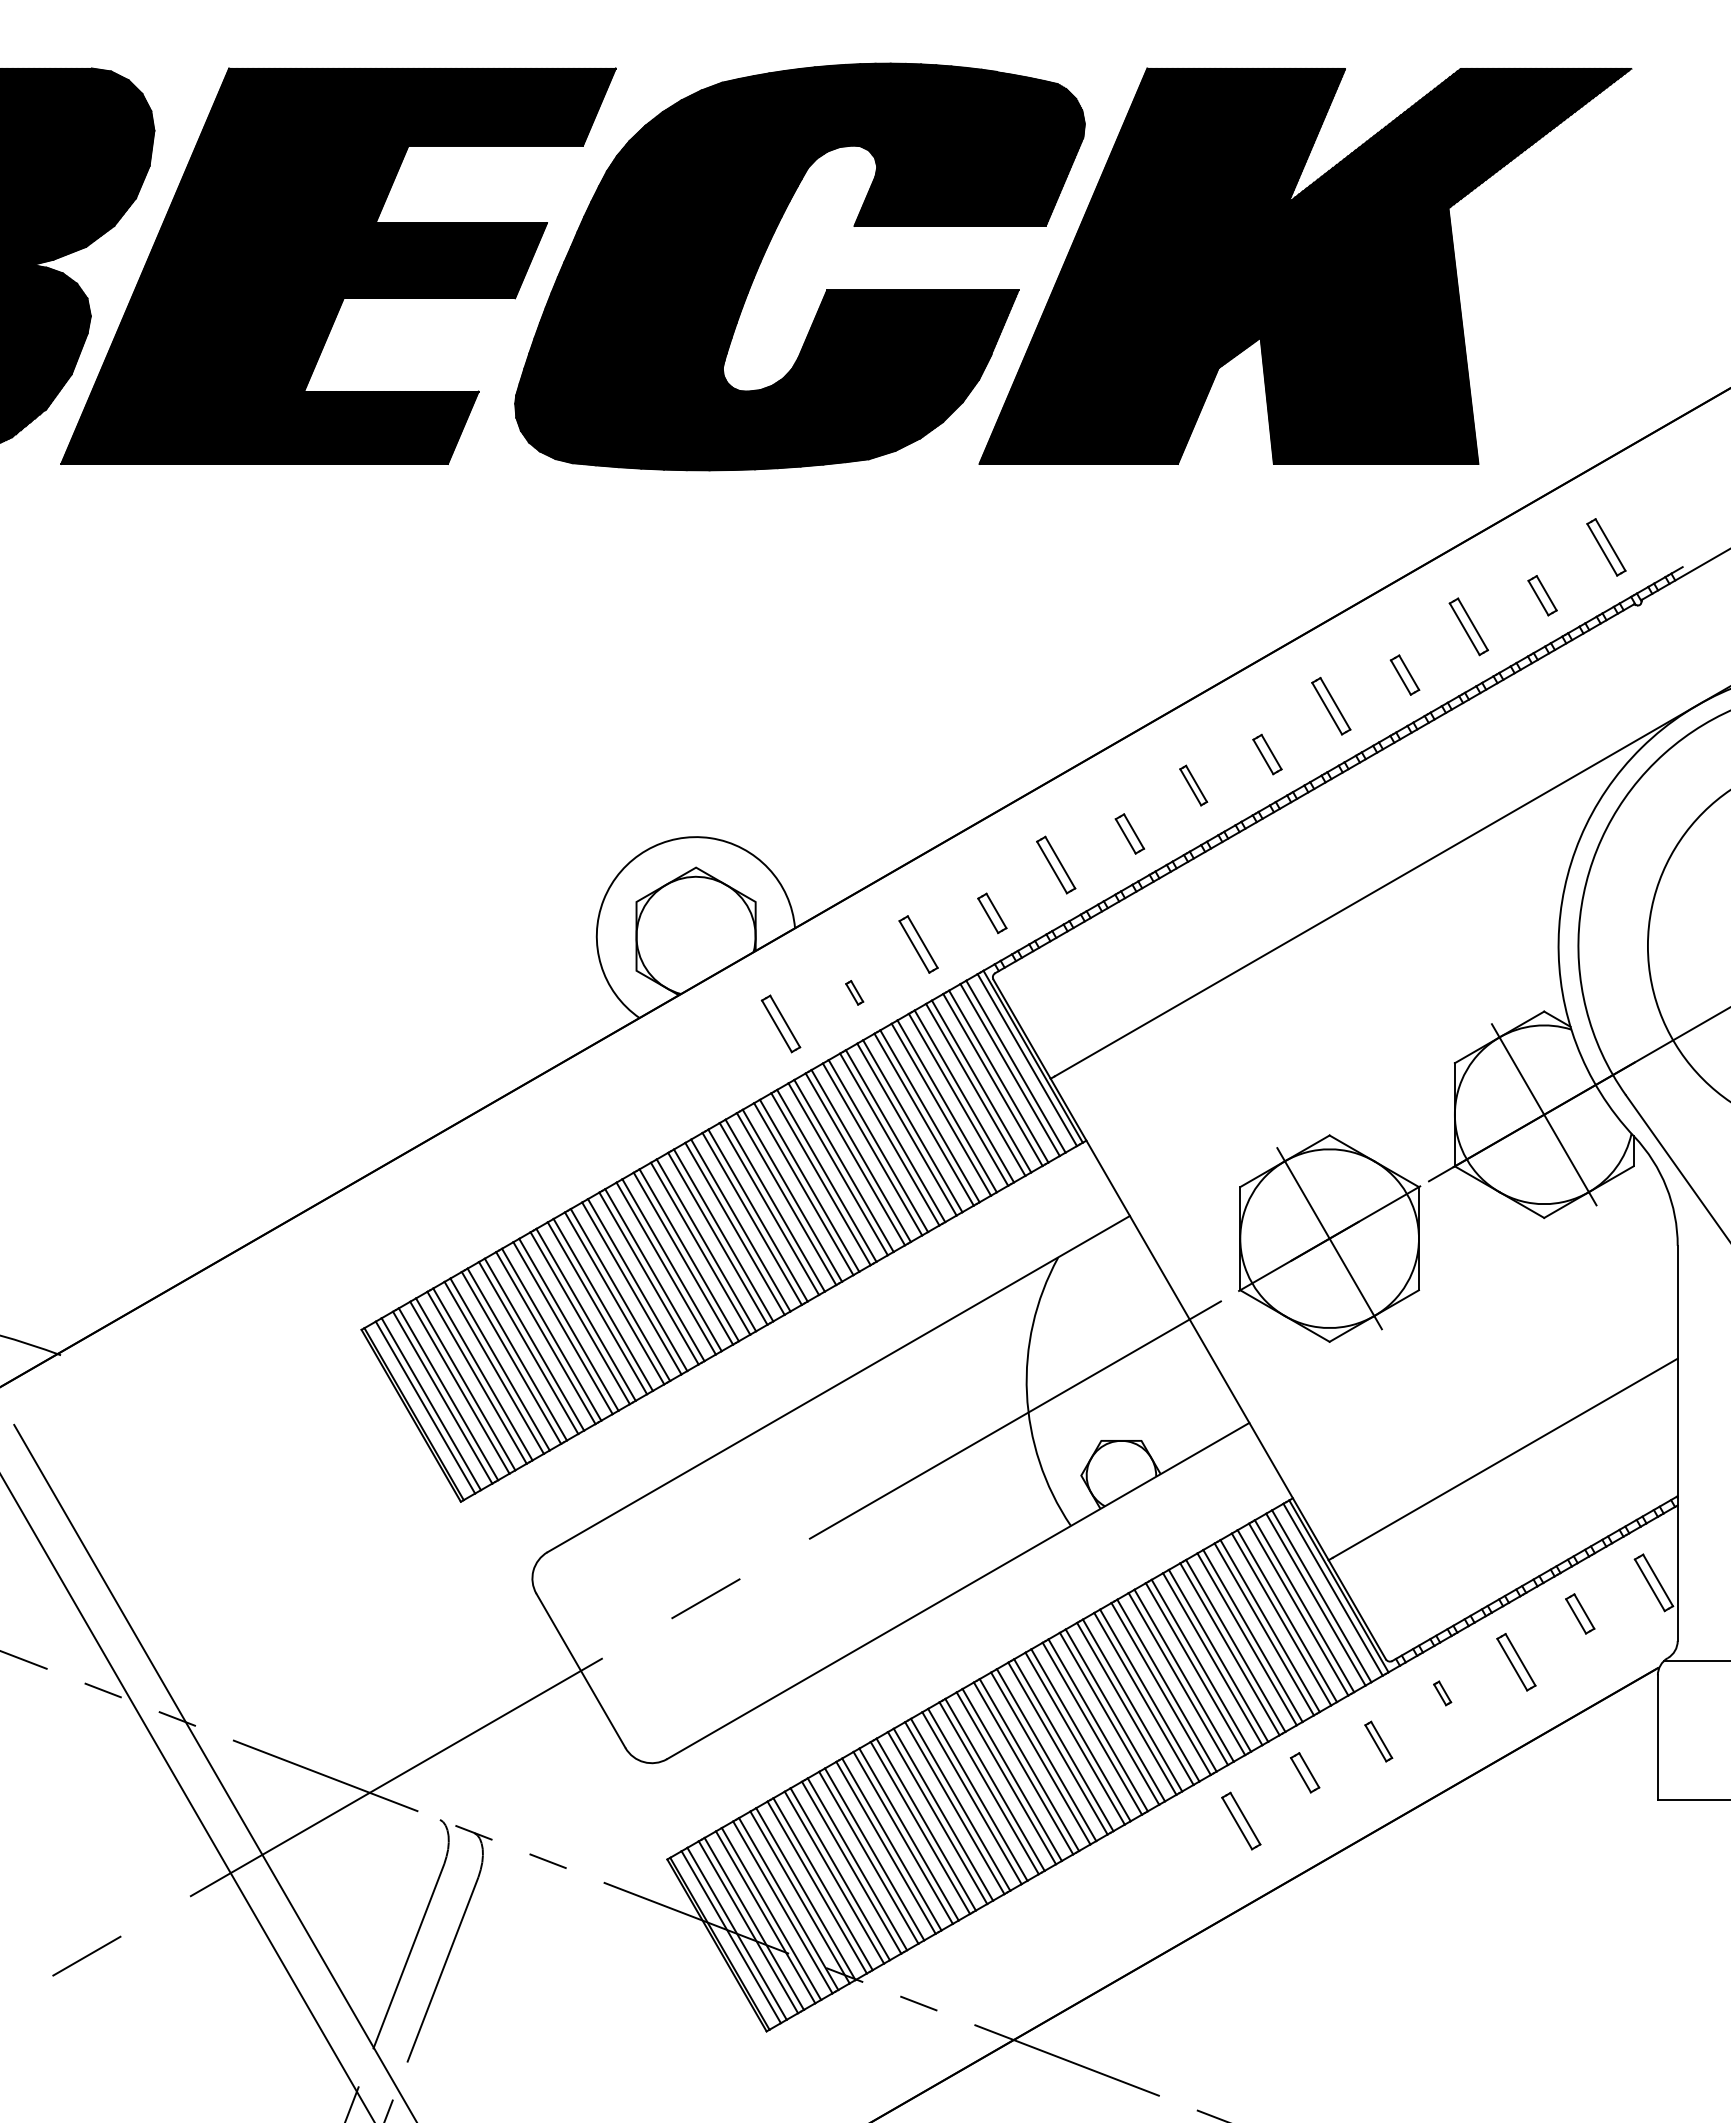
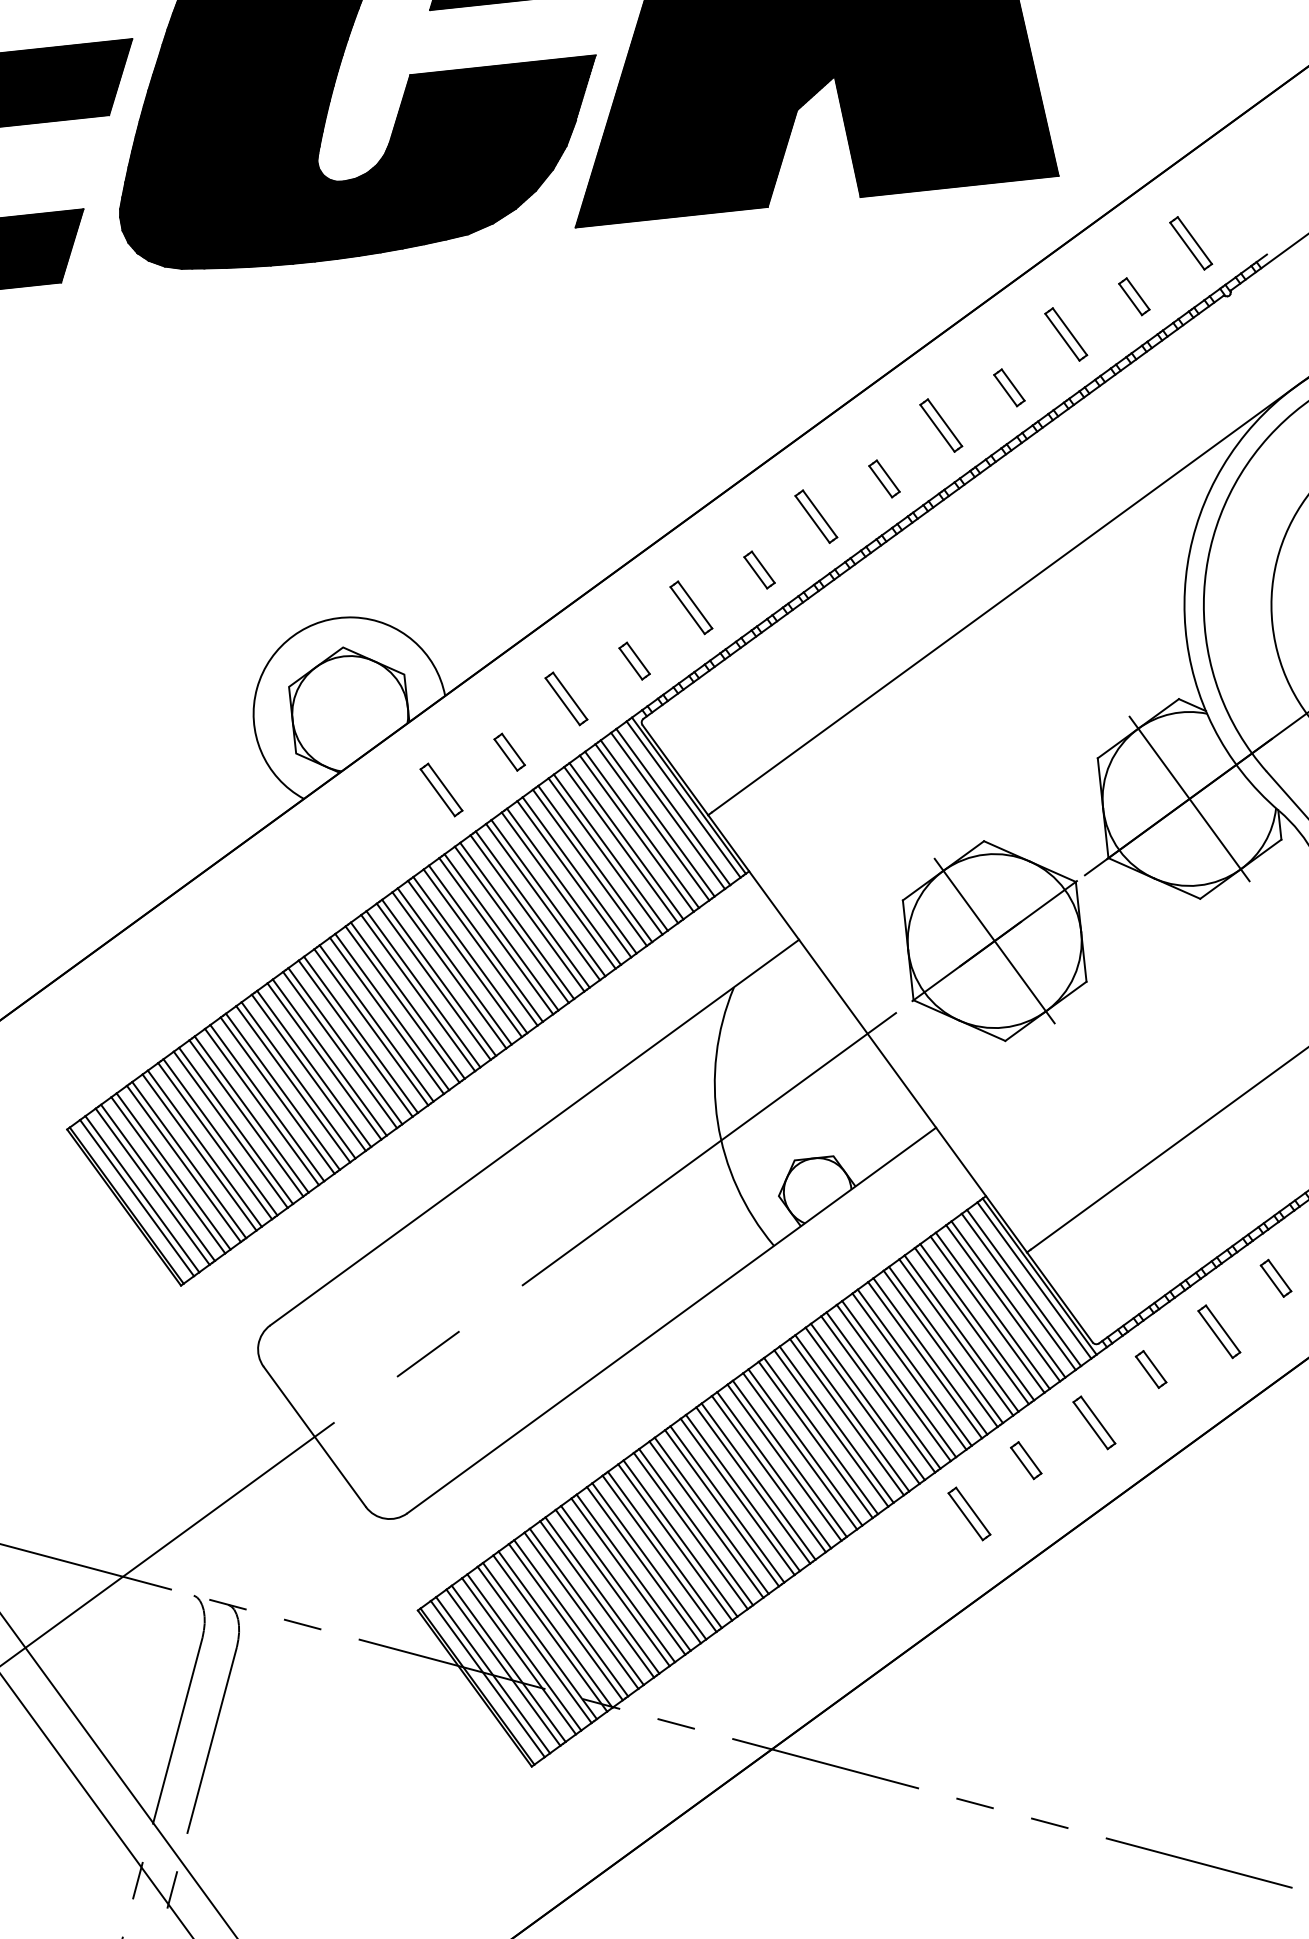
part: (1193, 785) -> (816, 516), size x1.43
part: (854, 992) -> (509, 751), size x1.67
part: (1442, 1693) -> (1151, 1369), size x1.67
part: (1378, 1741) -> (1094, 1422), size x1.43

